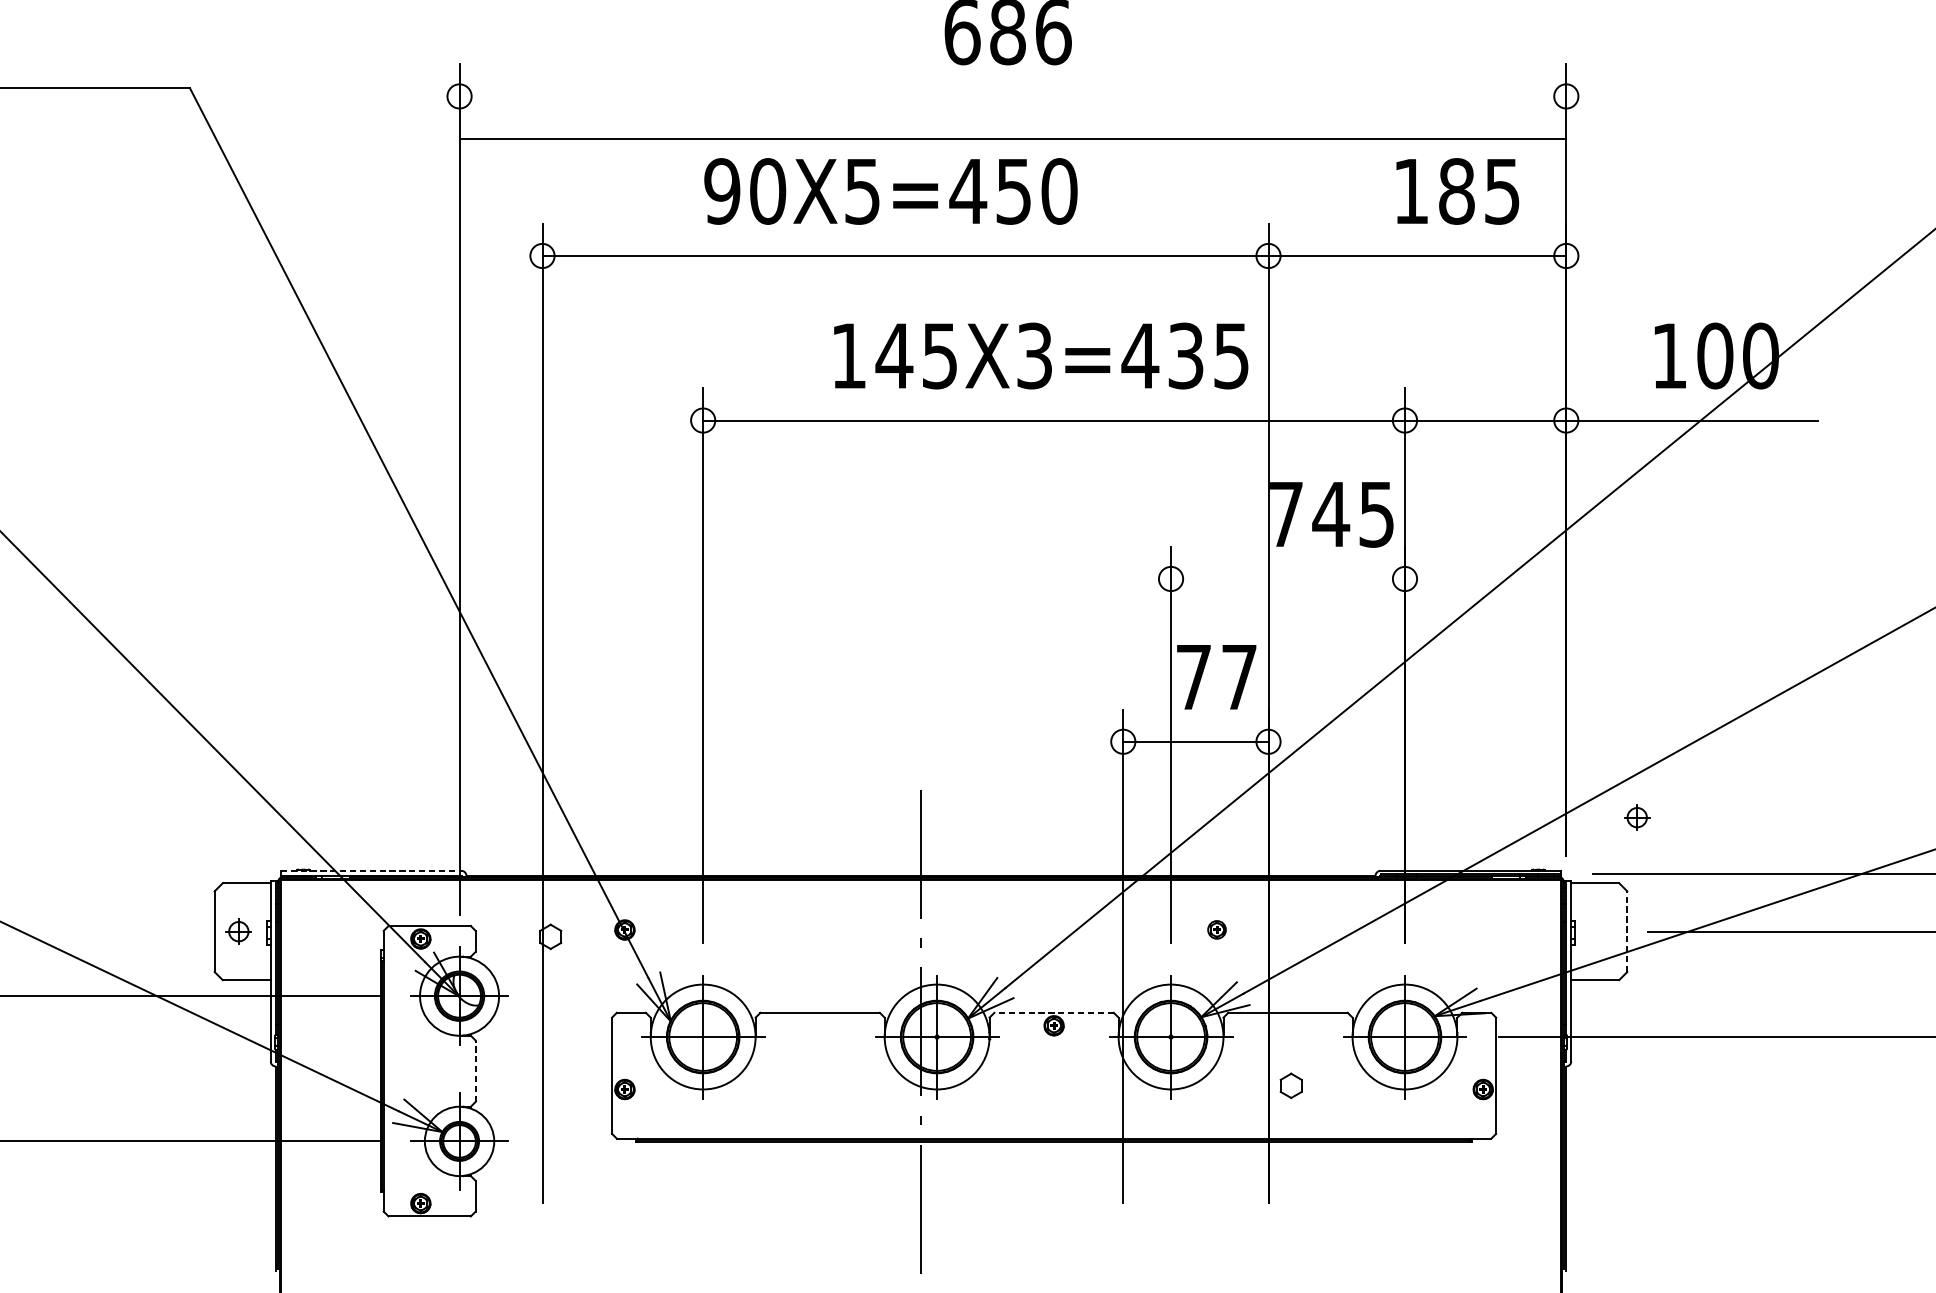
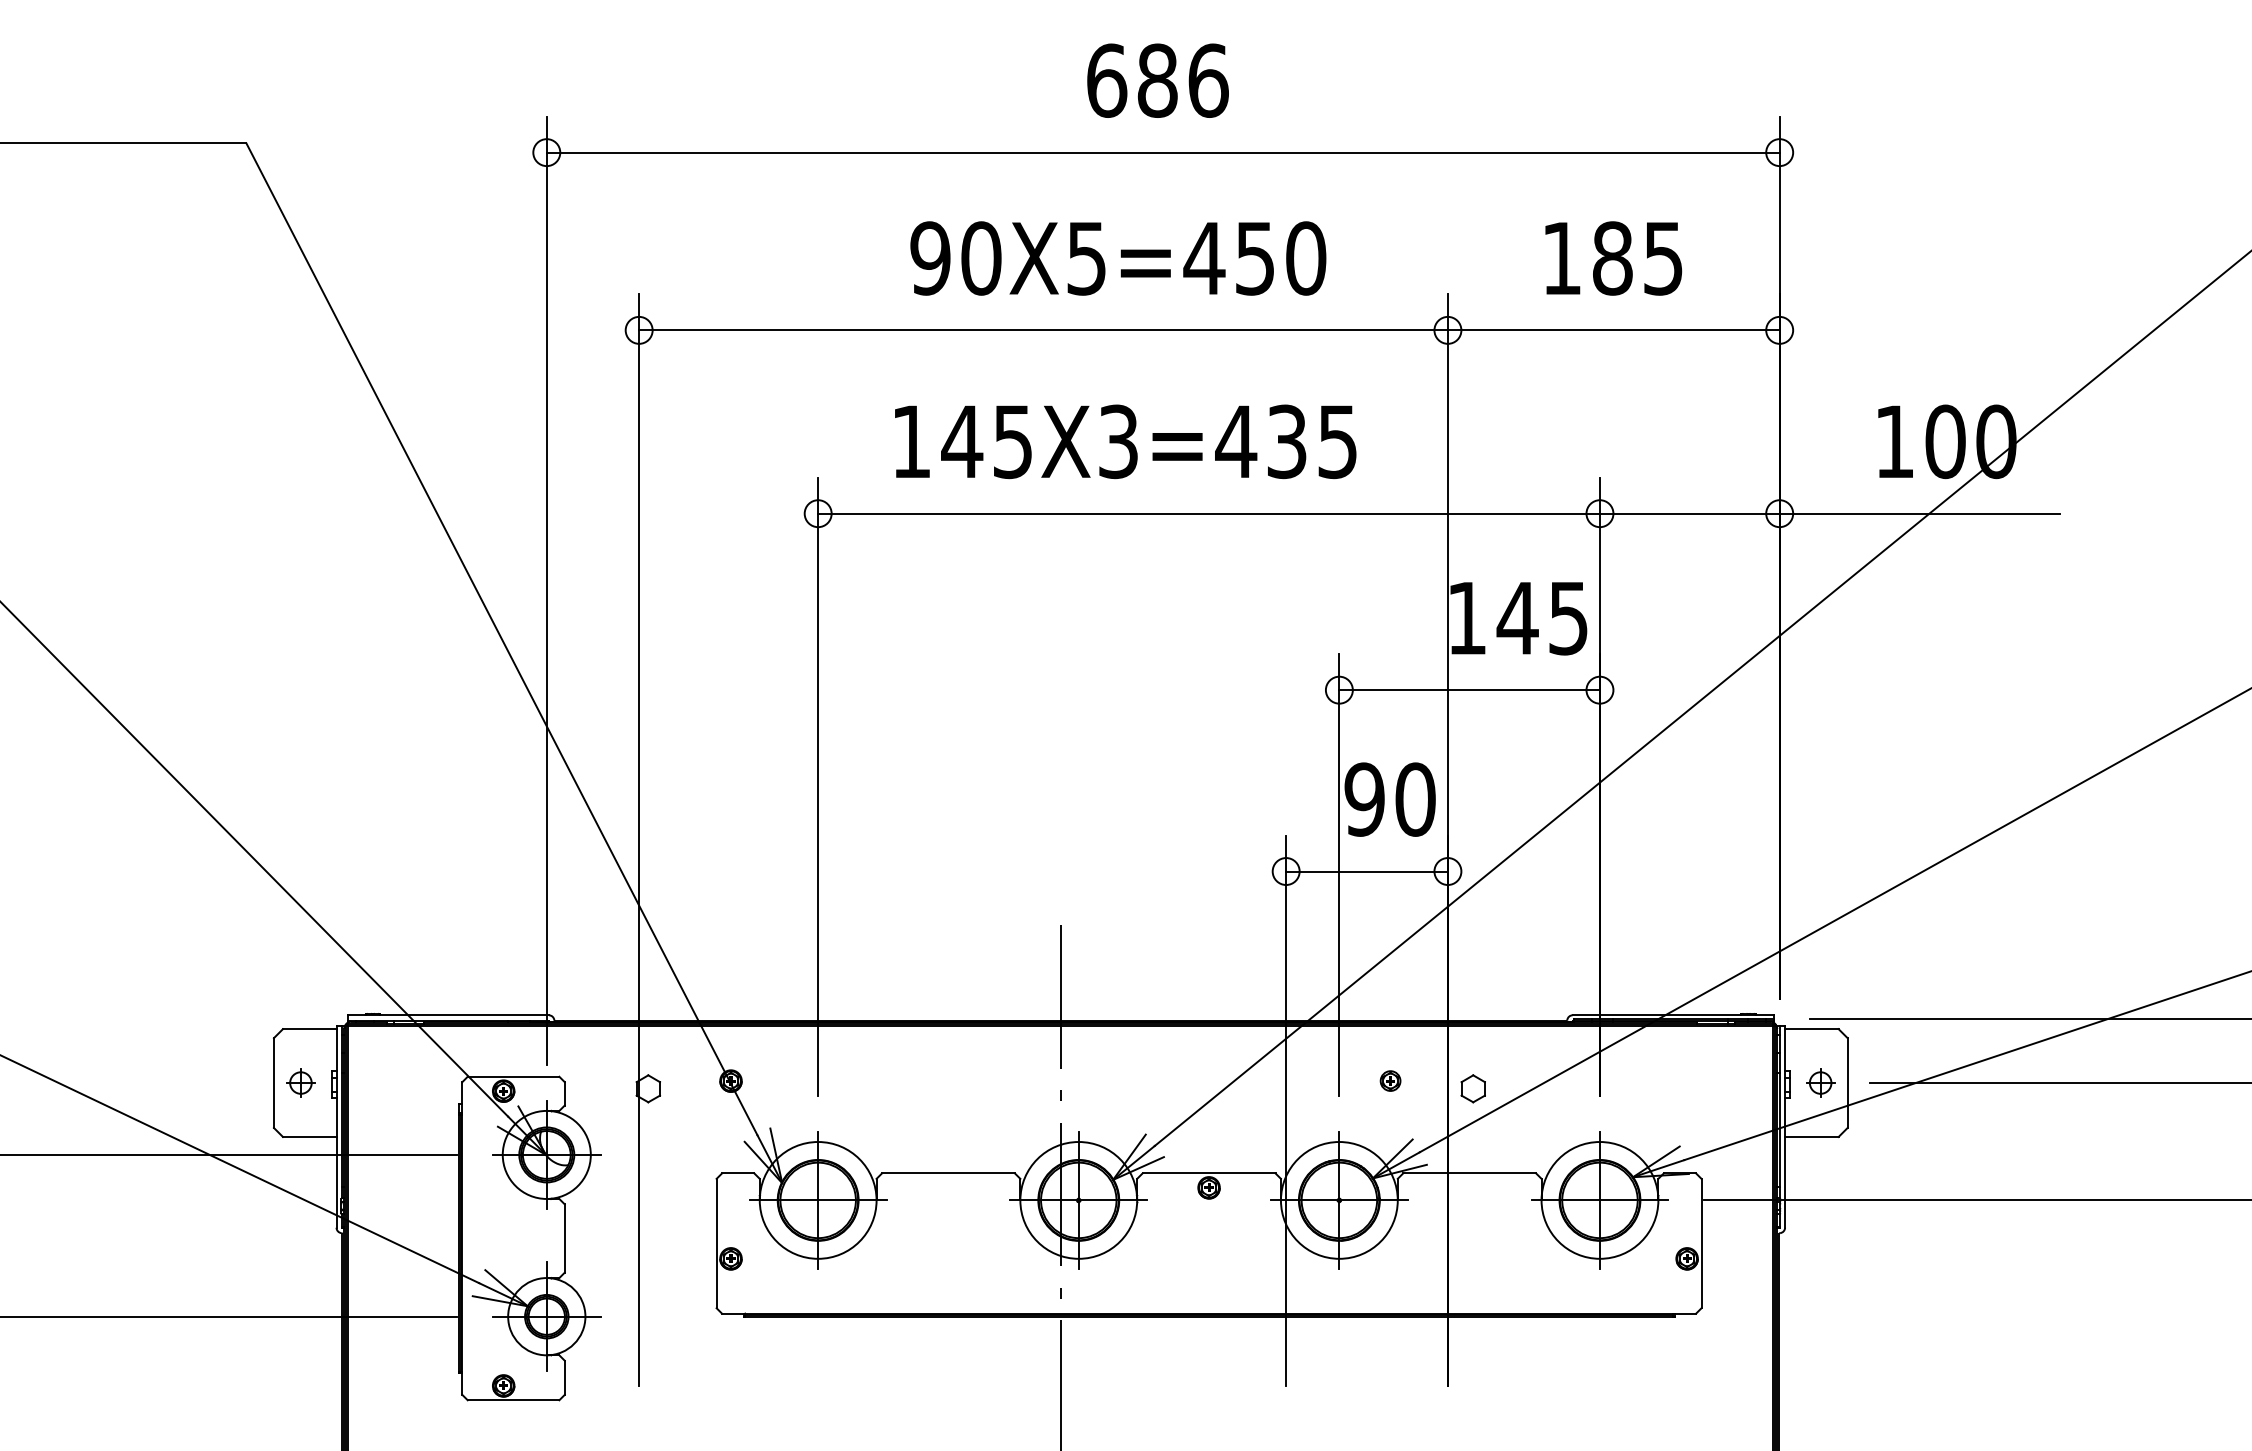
line: (1012, 138) -> (1162, 152), moved
text: (891, 191) -> (1118, 258), moved
text: (1457, 191) -> (1613, 258), moved
text: (1041, 355) -> (1125, 441), moved
text: (1286, 514) -> (1467, 618), 745 -> 145
line: (1287, 579) -> (1469, 690), added
text: (1216, 677) -> (1389, 799), 77 -> 90
part: (1637, 817) -> (1820, 1082), moved
line: (371, 871) -> (448, 1015), dashed -> solid
line: (1627, 932) -> (1847, 1083), dashed -> solid
line: (1053, 1012) -> (1208, 1173), dashed -> solid
line: (475, 1071) -> (564, 1238), dashed -> solid
part: (1290, 1085) -> (1472, 1088), moved

